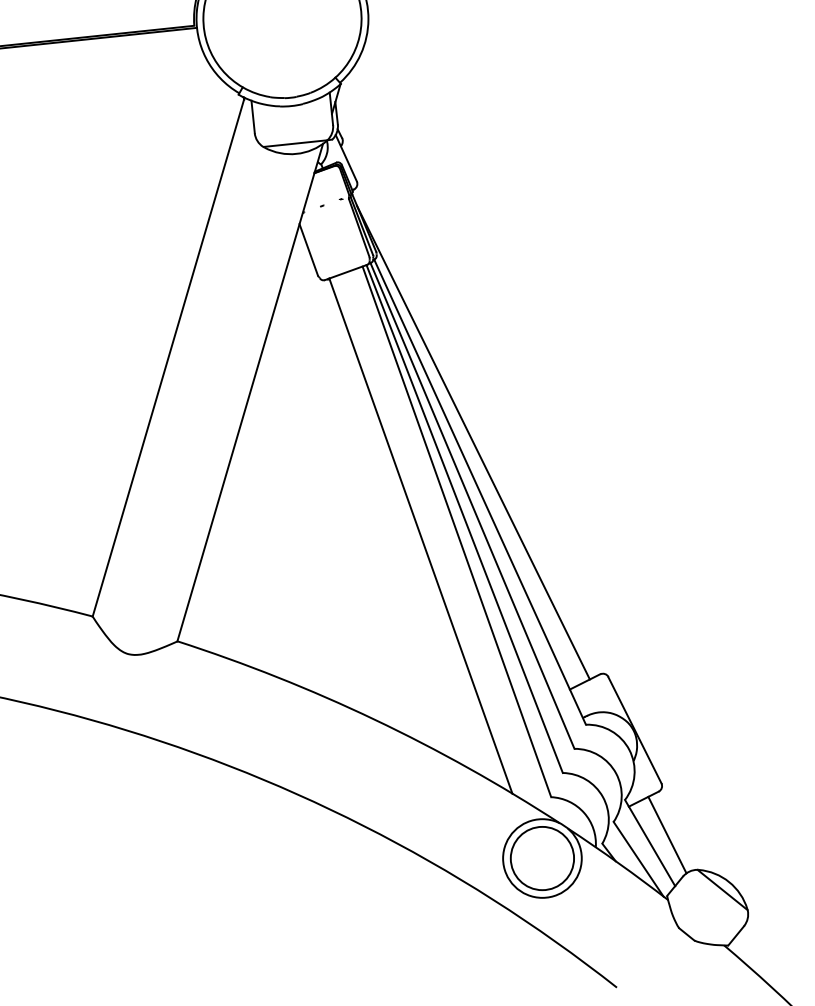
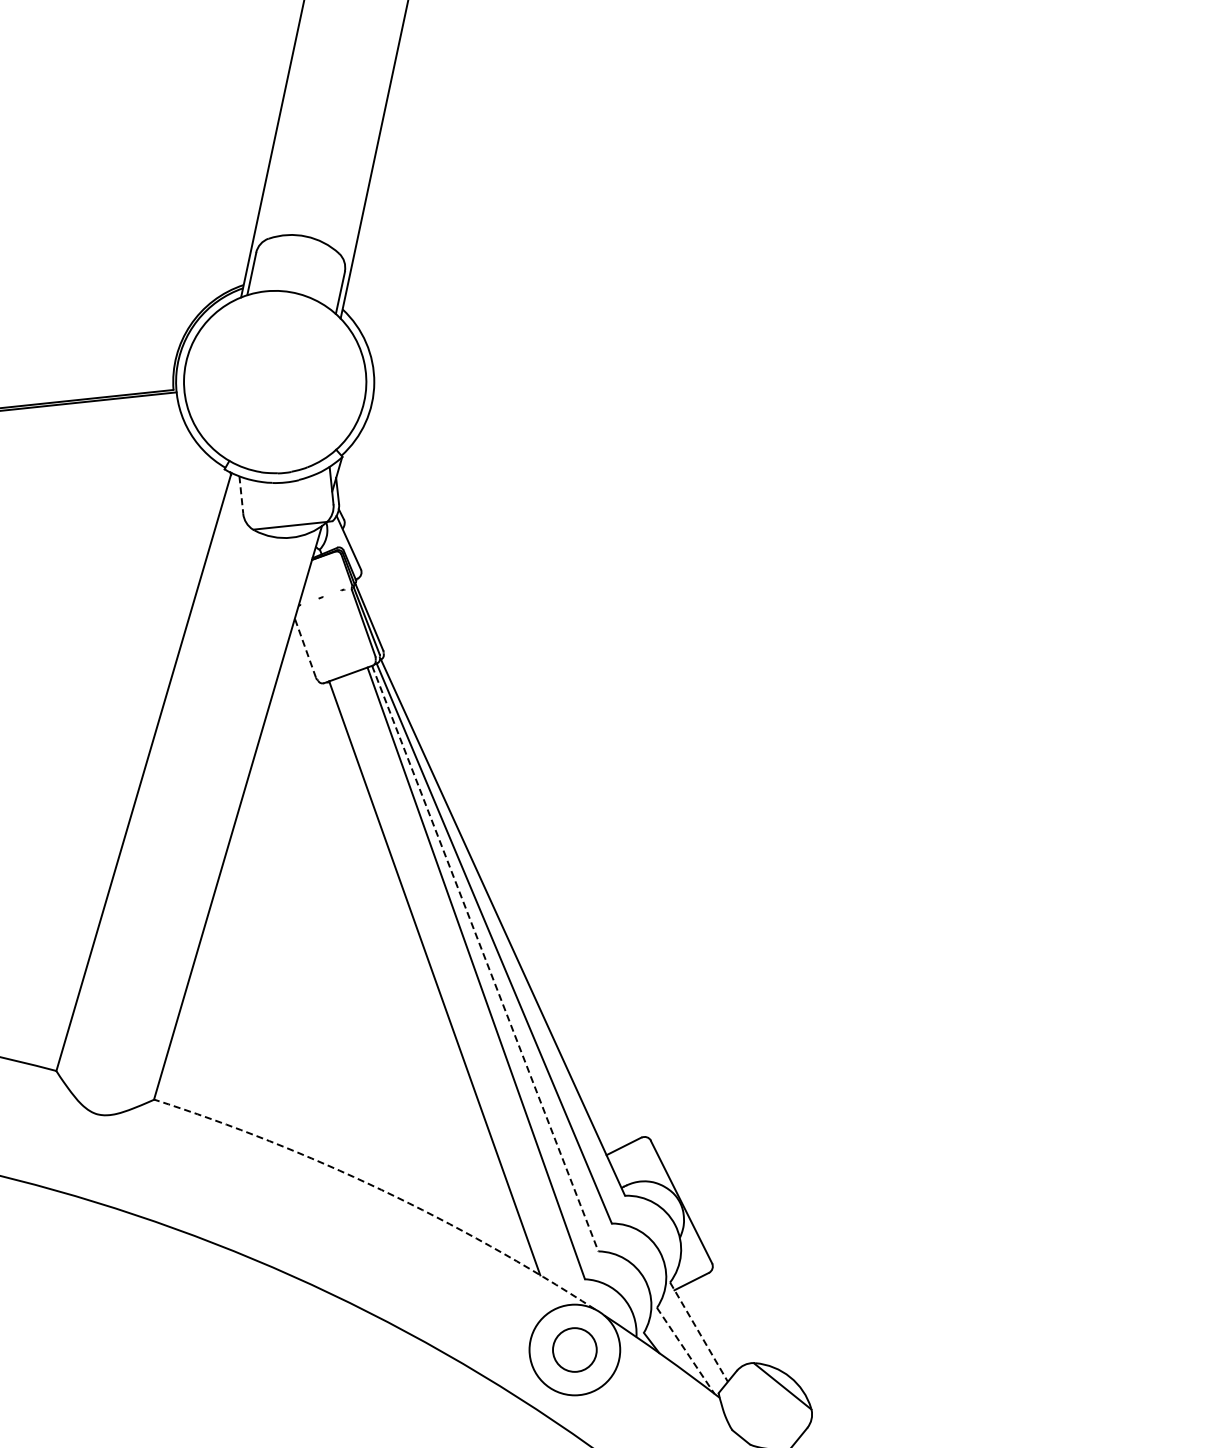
line: (253, 117) -> (241, 495), solid -> dashed
line: (308, 249) -> (305, 647), solid -> dashed
line: (473, 442) -> (495, 870), removed
line: (464, 518) -> (485, 958), solid -> dashed
arc: (374, 719) -> (381, 1189), solid -> dashed
line: (667, 834) -> (718, 1322), removed
line: (650, 843) -> (699, 1332), solid -> dashed
circle: (542, 858) -> (574, 1349), size x0.6
line: (638, 858) -> (685, 1350), solid -> dashed

